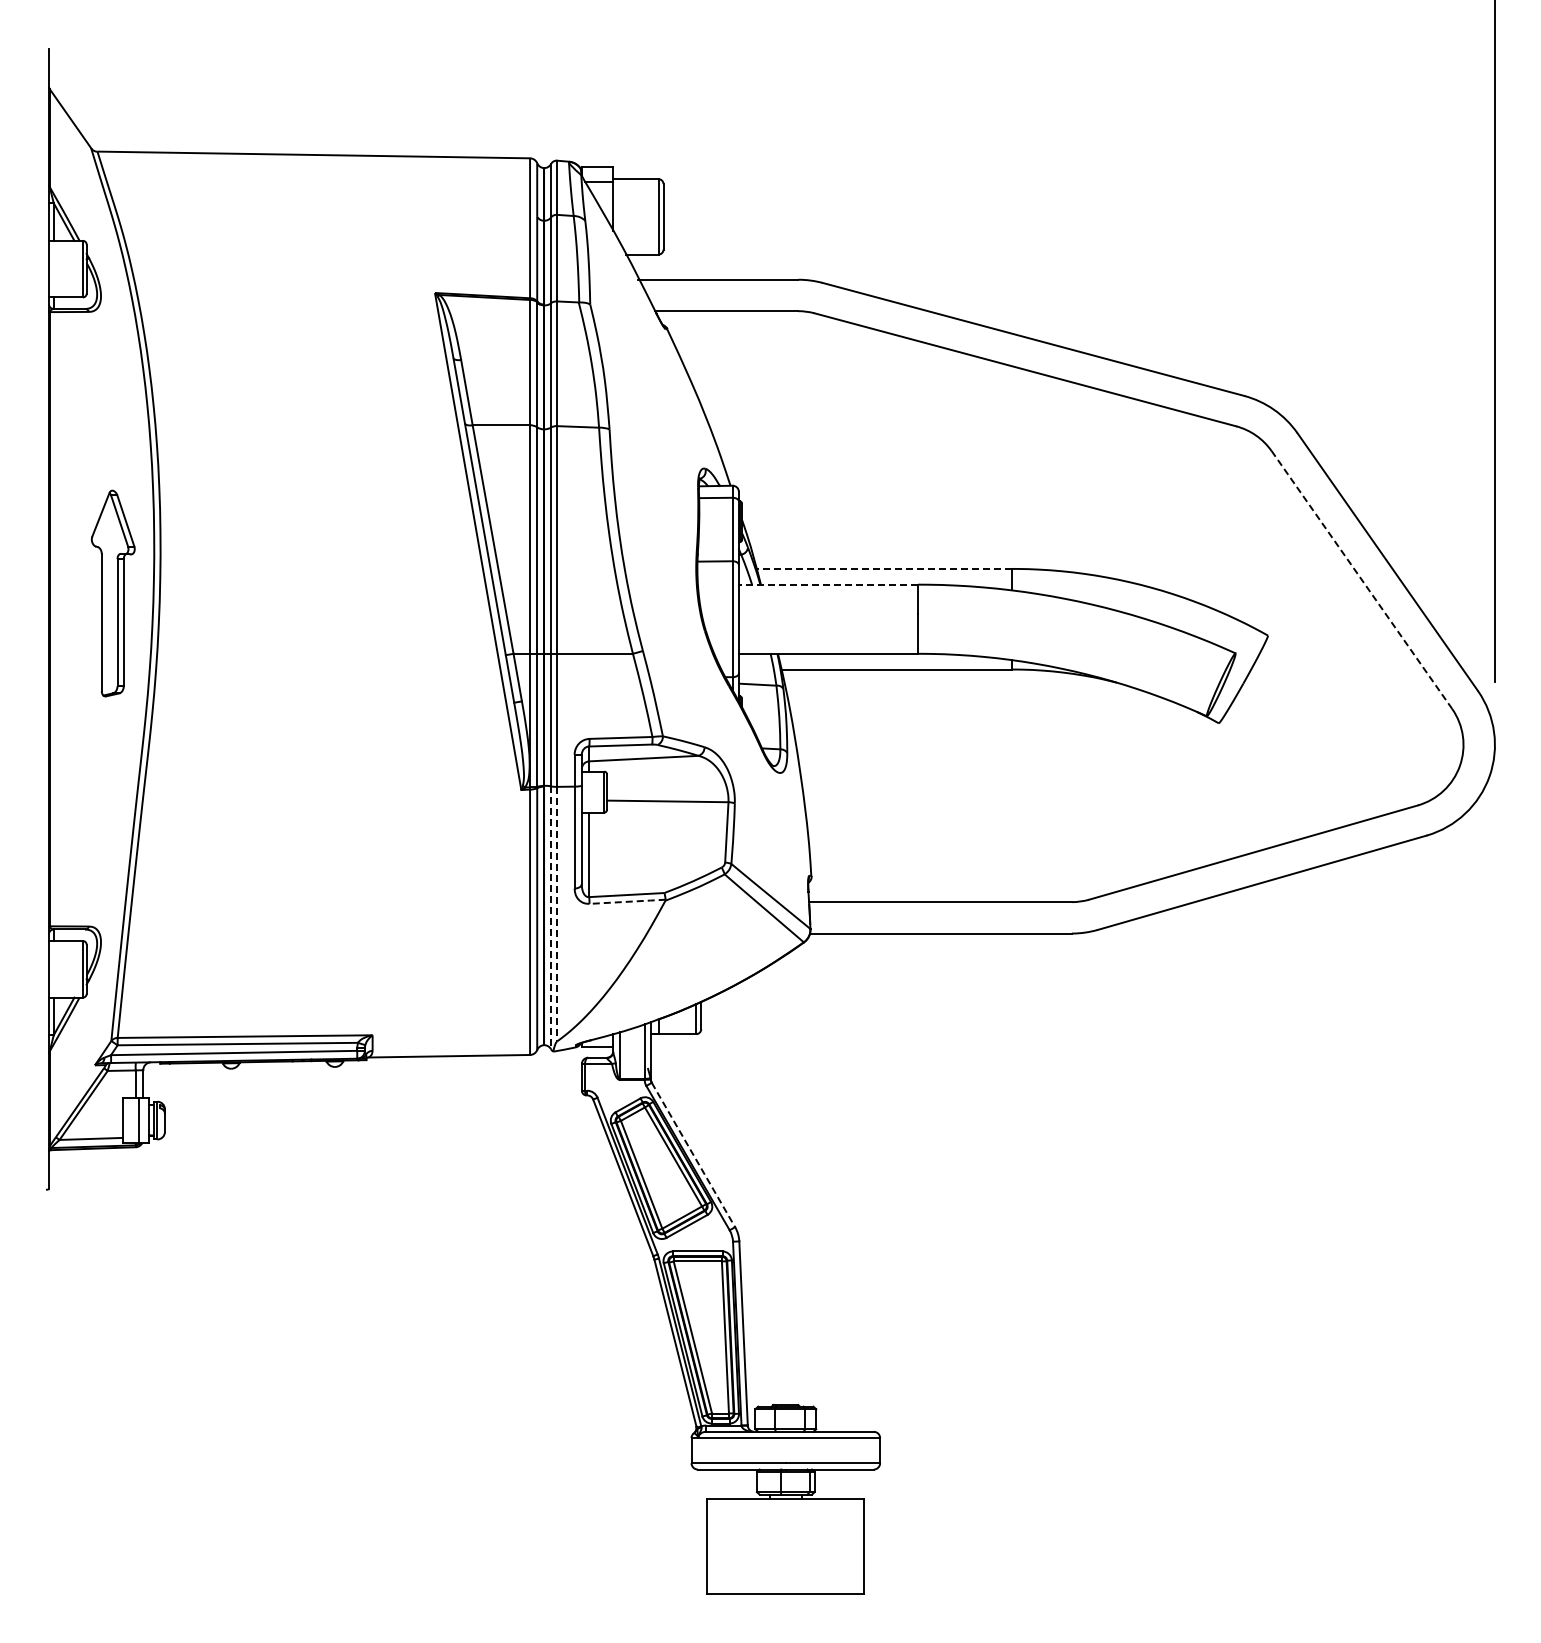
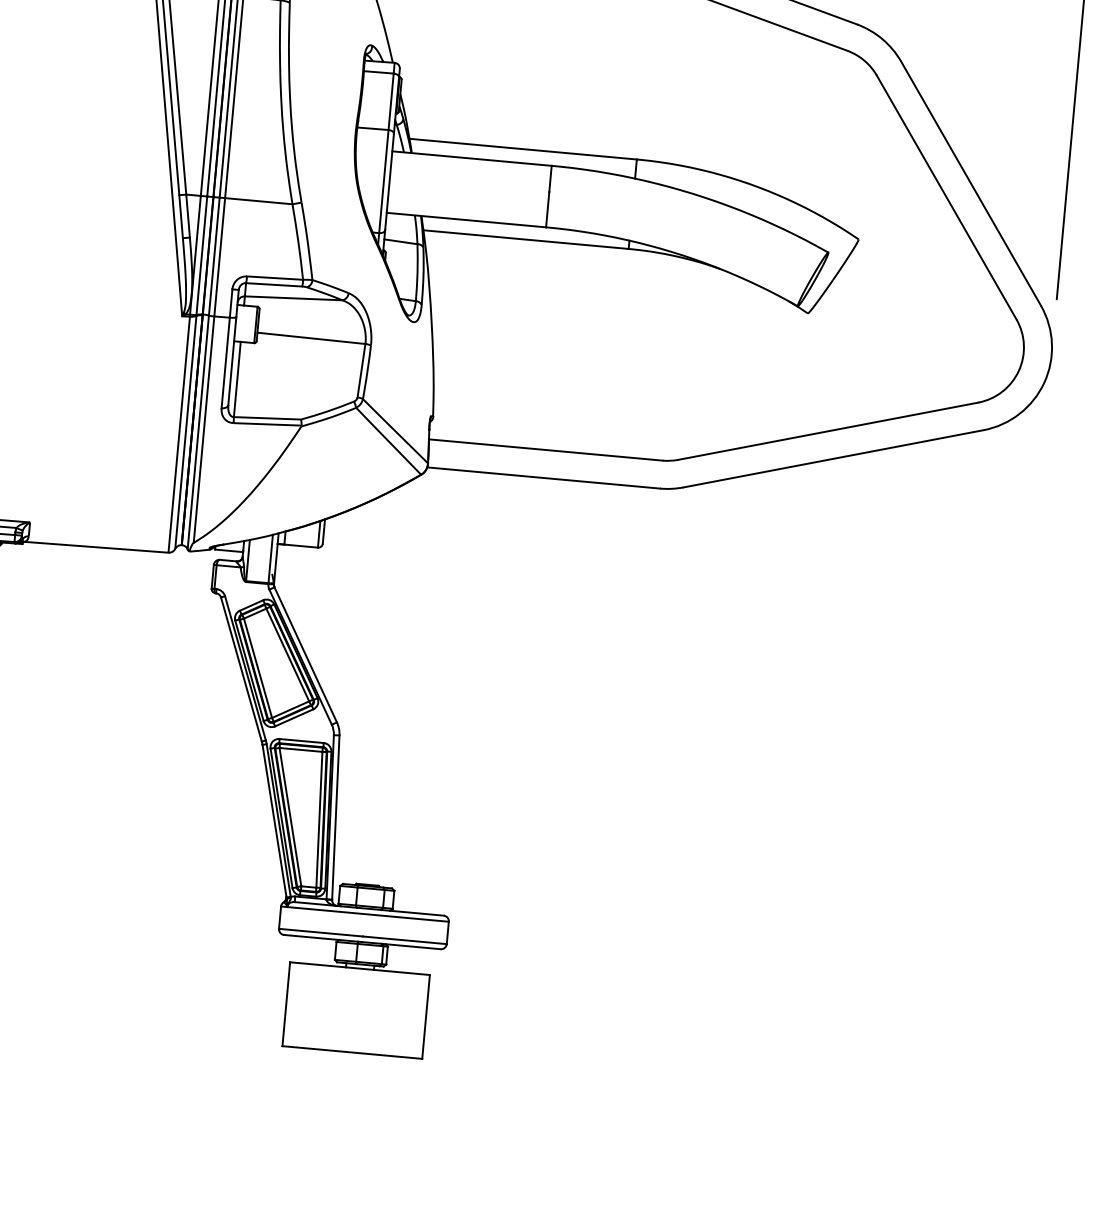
line: (884, 568) -> (523, 148), dashed -> solid
line: (1362, 580) -> (947, 198), dashed -> solid
line: (828, 584) -> (471, 158), dashed -> solid
line: (628, 901) -> (268, 424), dashed -> solid
line: (557, 914) -> (204, 429), dashed -> solid
line: (551, 918) -> (198, 433), dashed -> solid
line: (693, 1155) -> (305, 655), dashed -> solid

